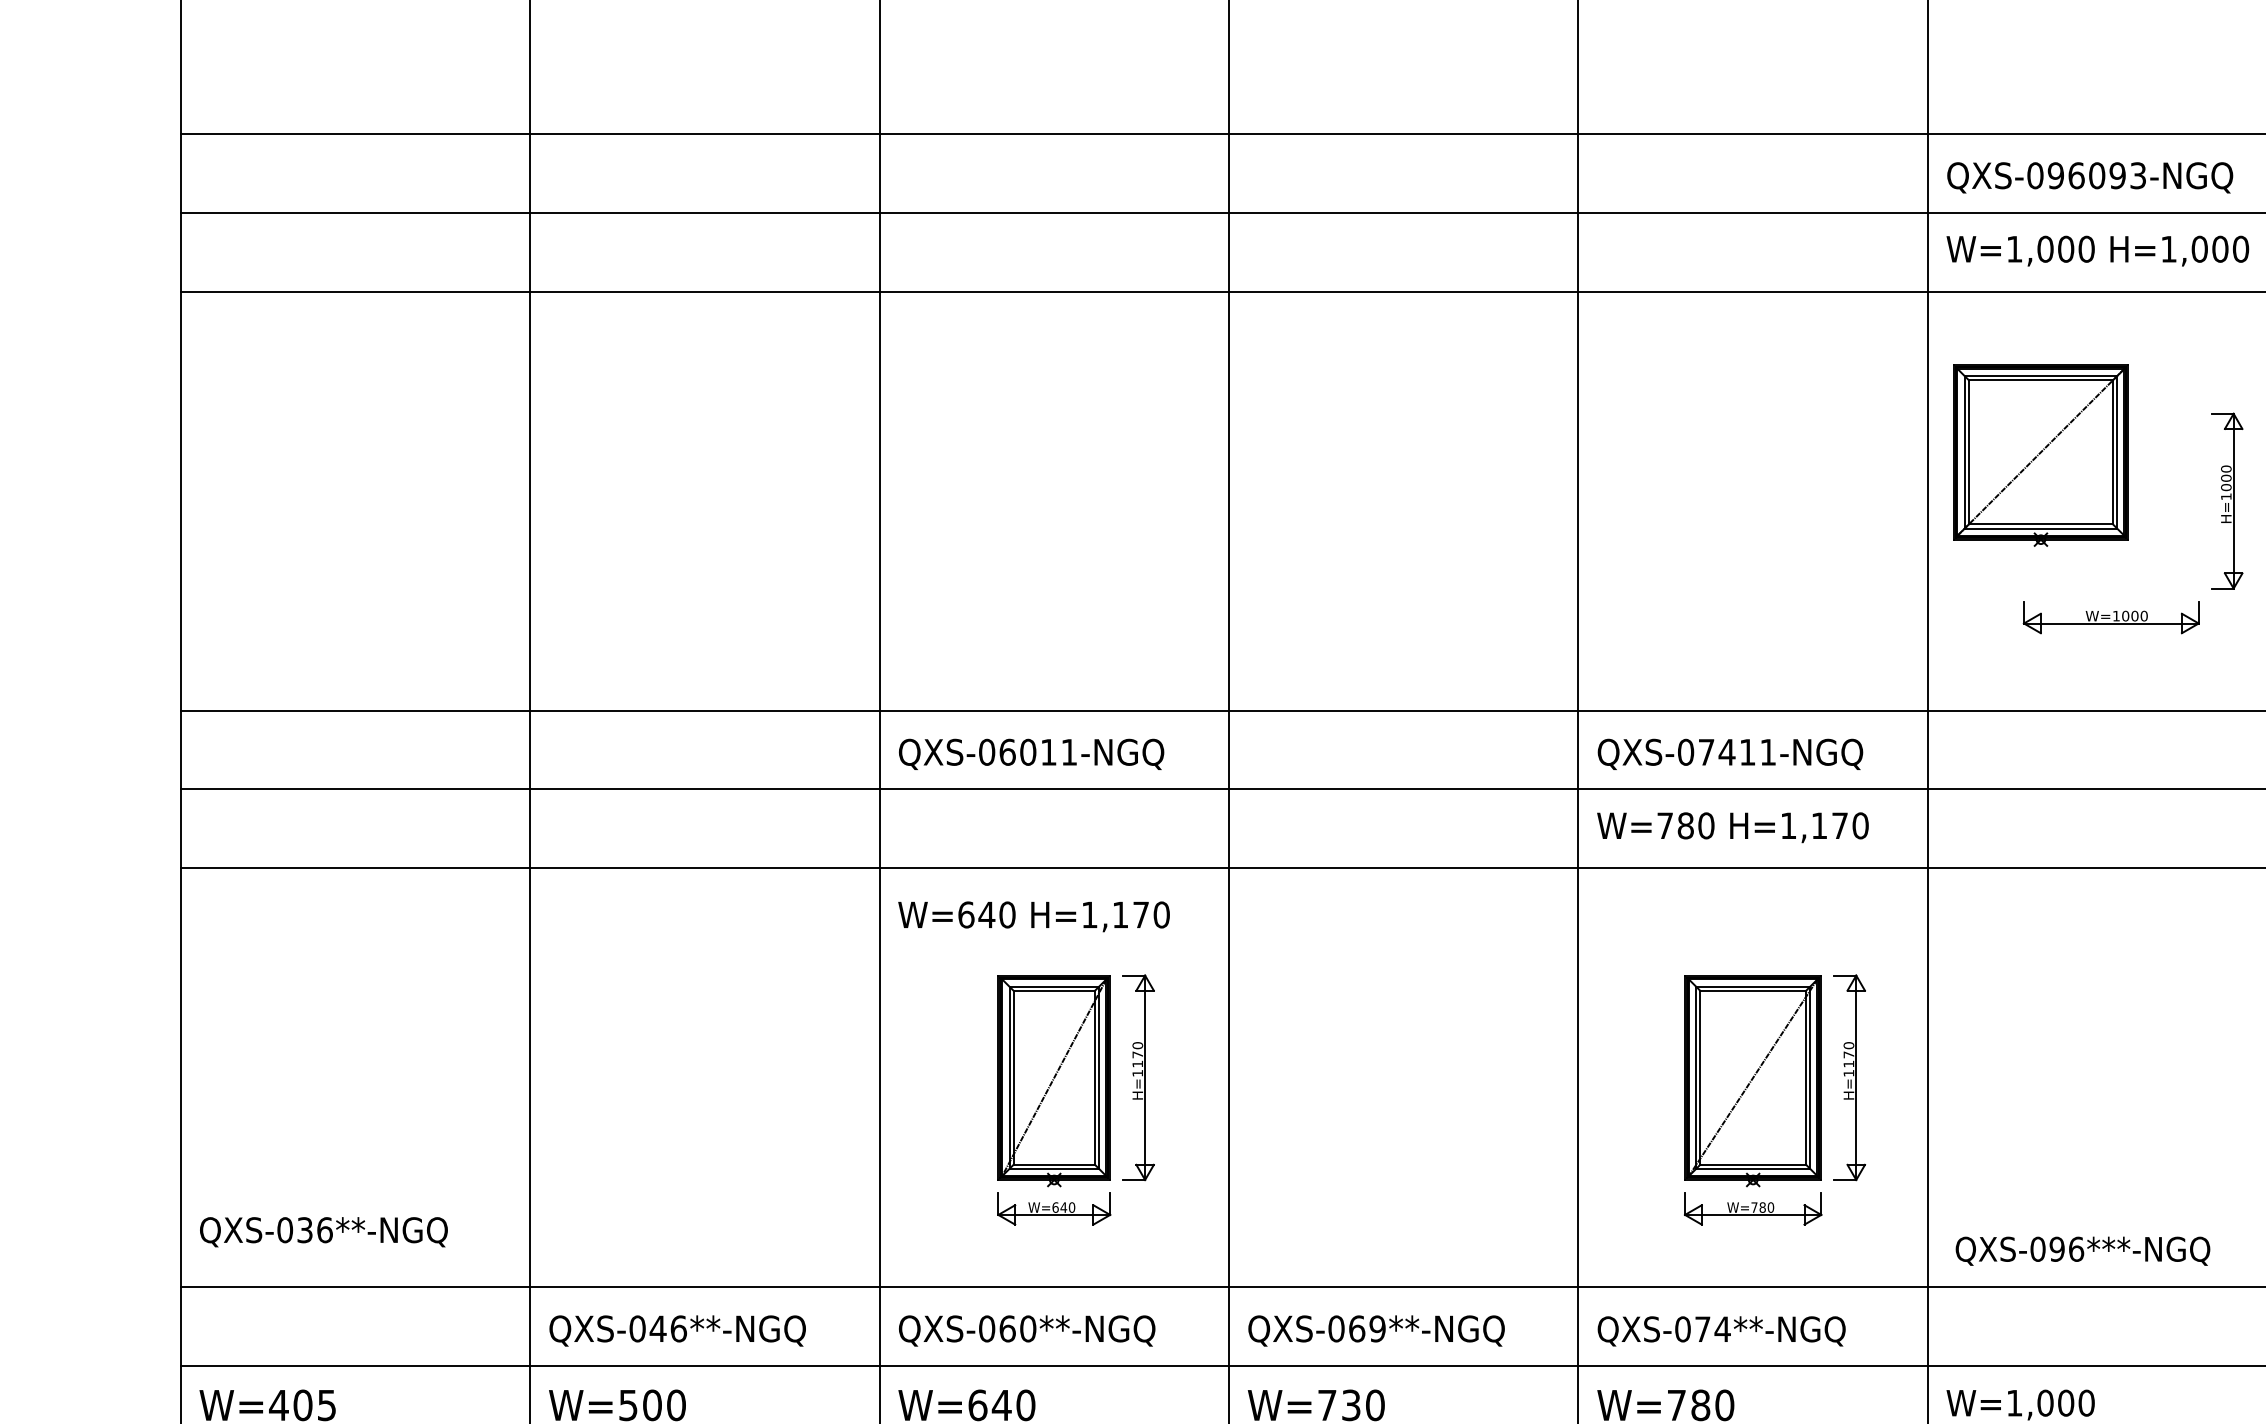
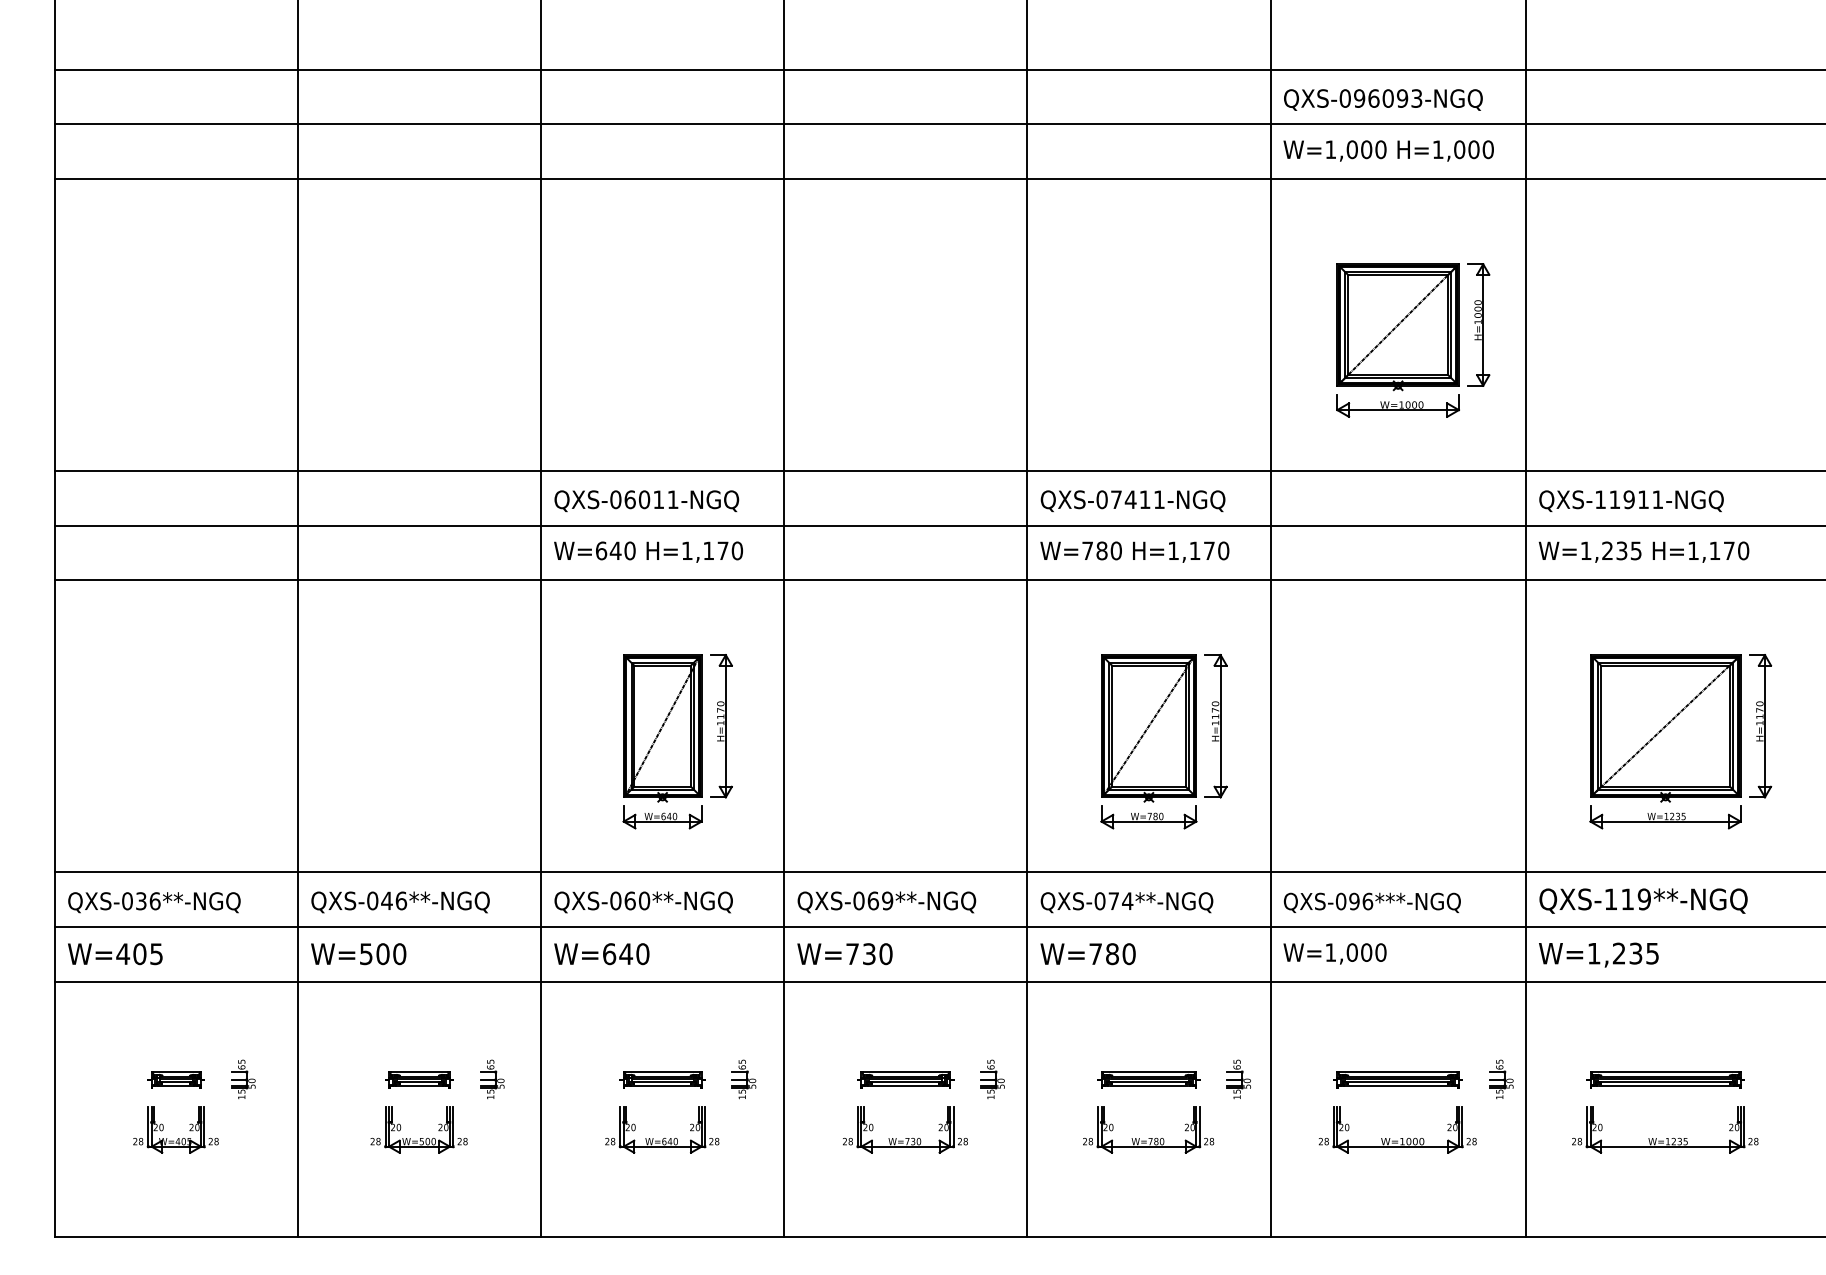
part: (2040, 455) -> (1397, 327), moved
text: (1033, 915) -> (648, 551), moved
text: (324, 1231) -> (154, 902), moved
text: (2081, 1250) -> (1371, 902), moved

